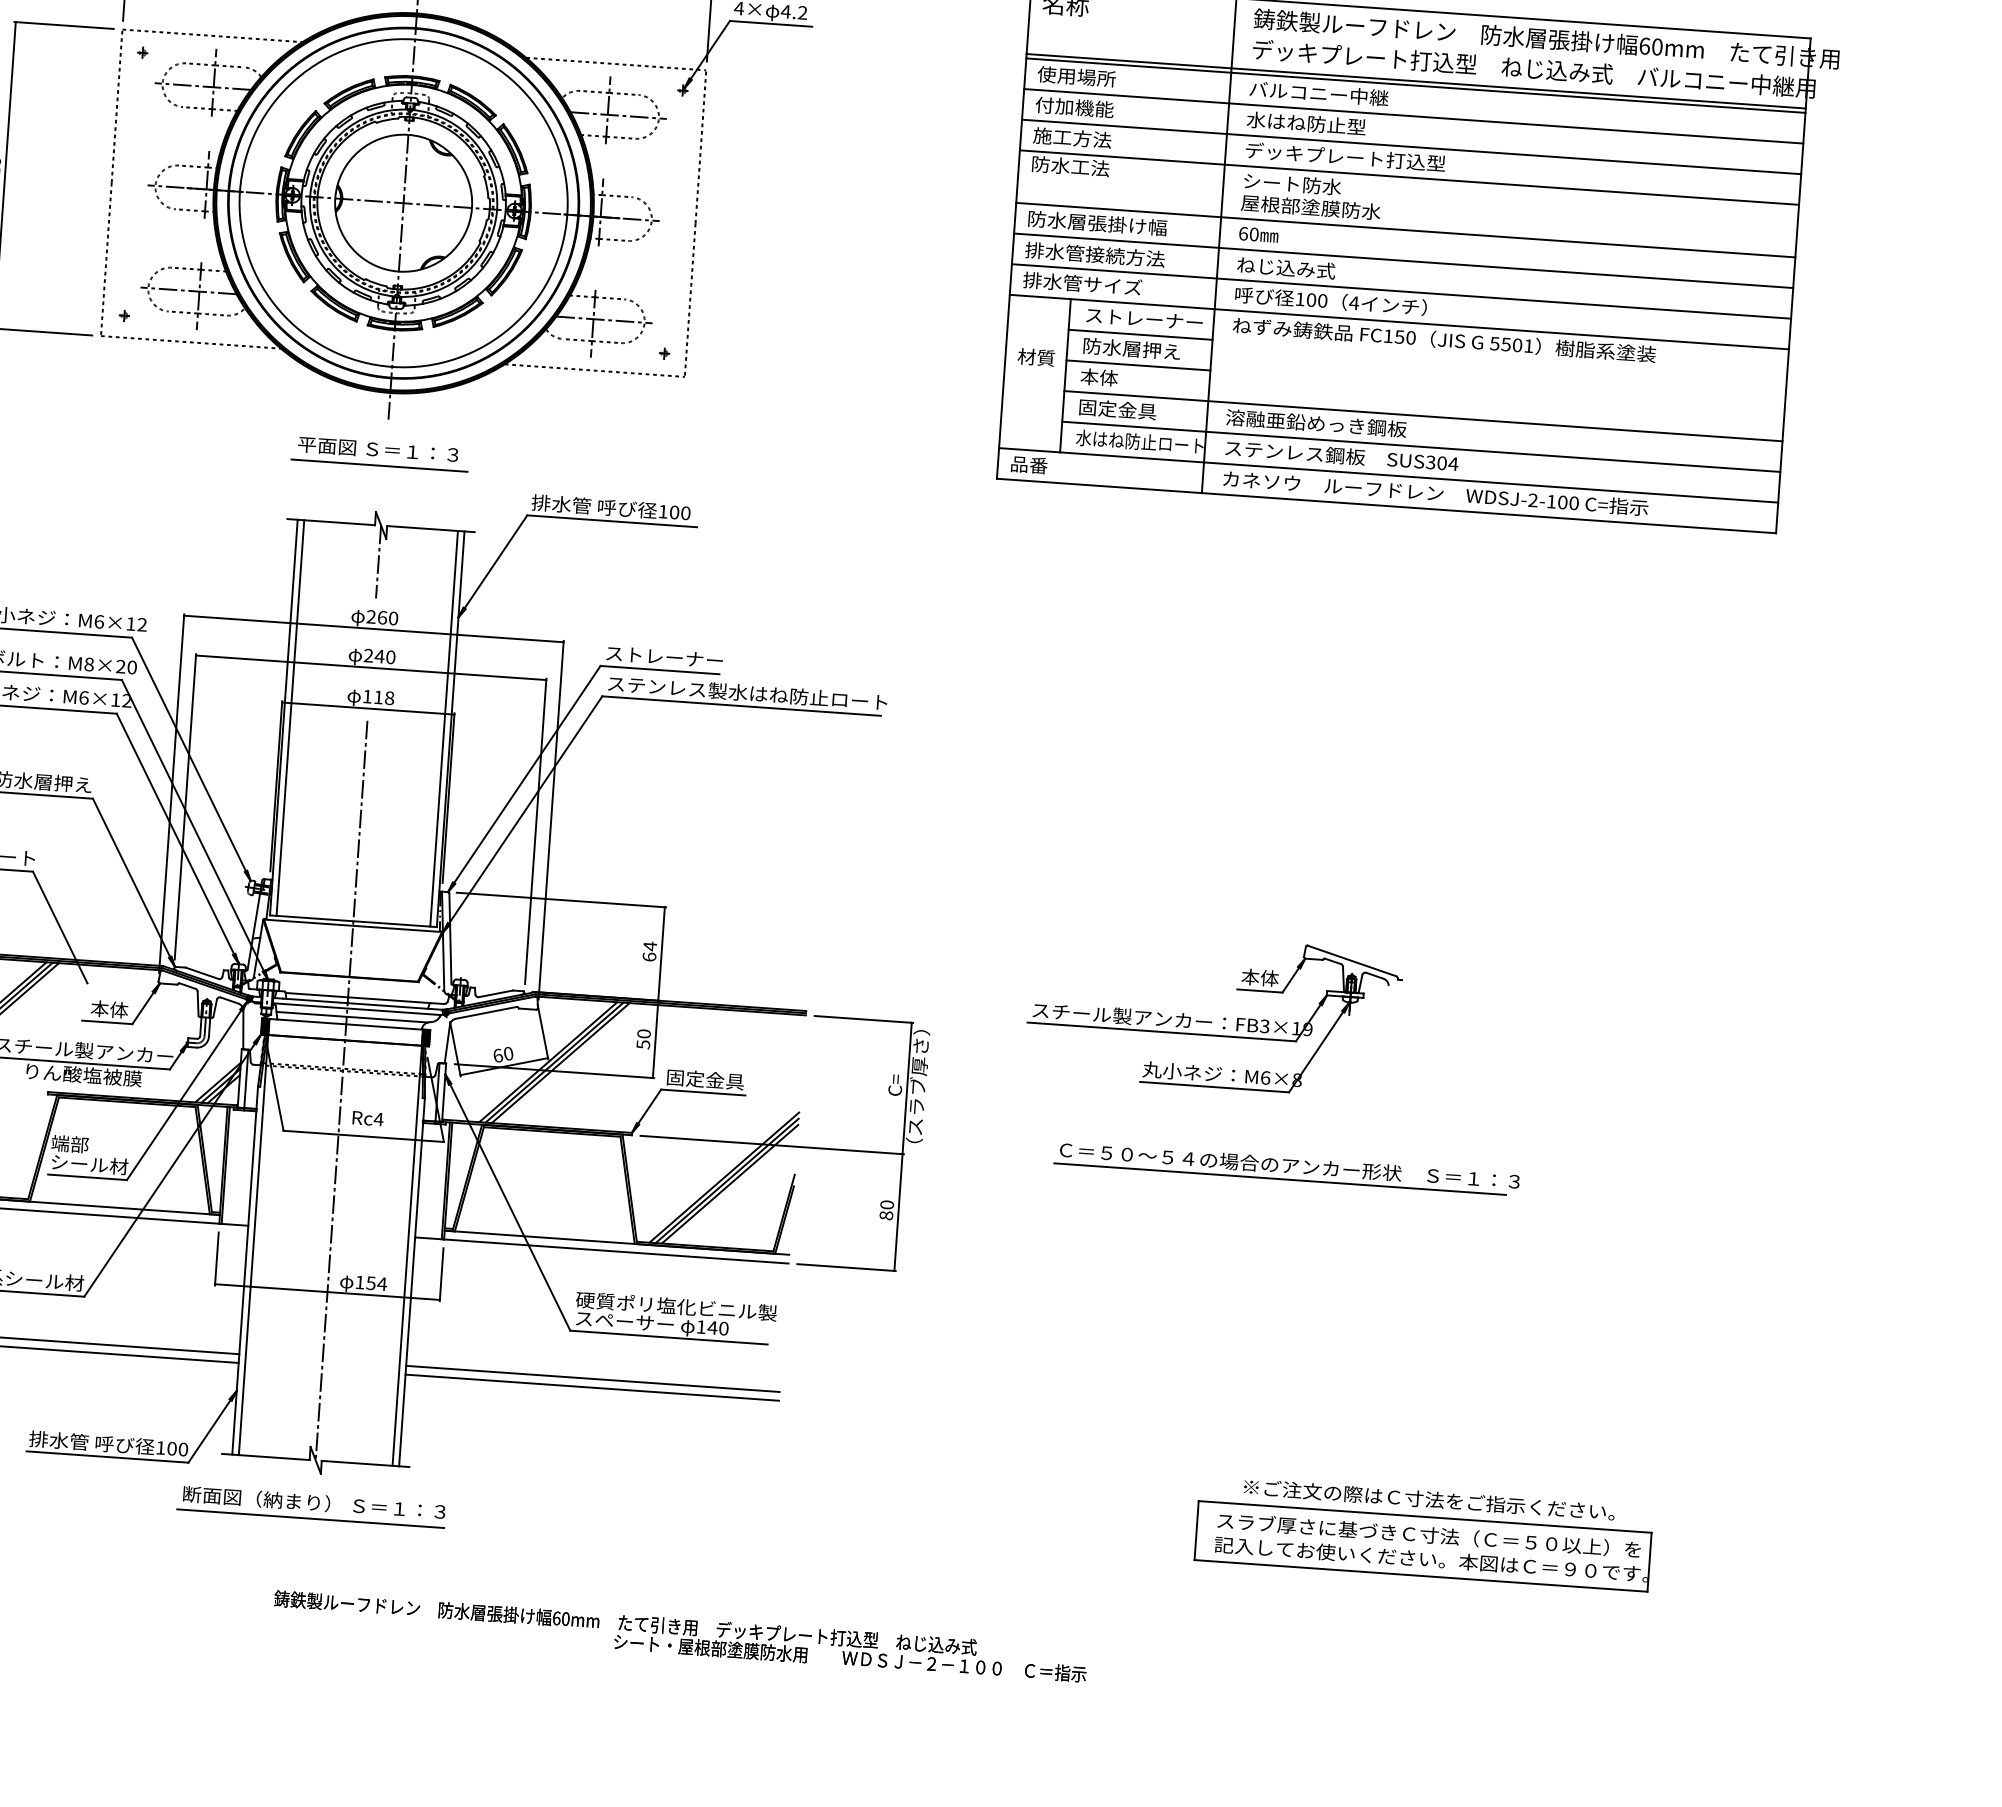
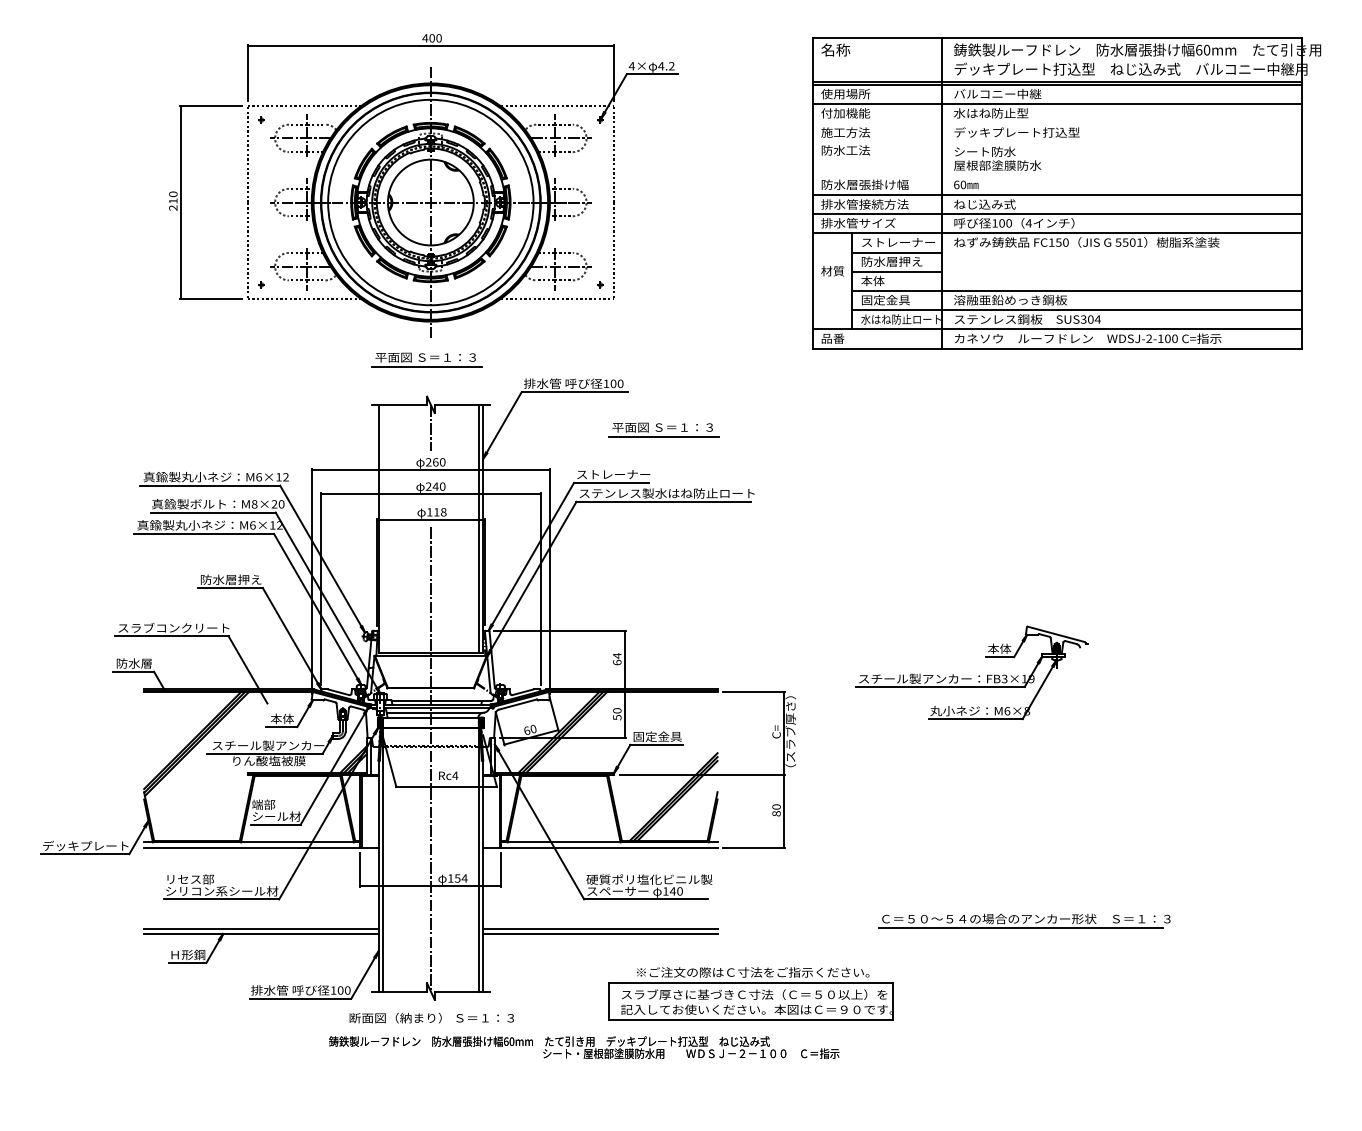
line: (1410, 147) -> (1057, 123), removed
line: (1408, 177) -> (1057, 142), removed
line: (1405, 229) -> (1057, 175), removed
part: (749, 590) -> (663, 429), added
line: (290, 717) -> (382, 528), removed
part: (1286, 1167) -> (1024, 920), moved
line: (311, 1519) -> (430, 1028), removed
part: (1422, 1532) -> (750, 993), moved
text: (680, 1636) -> (584, 1047), moved

